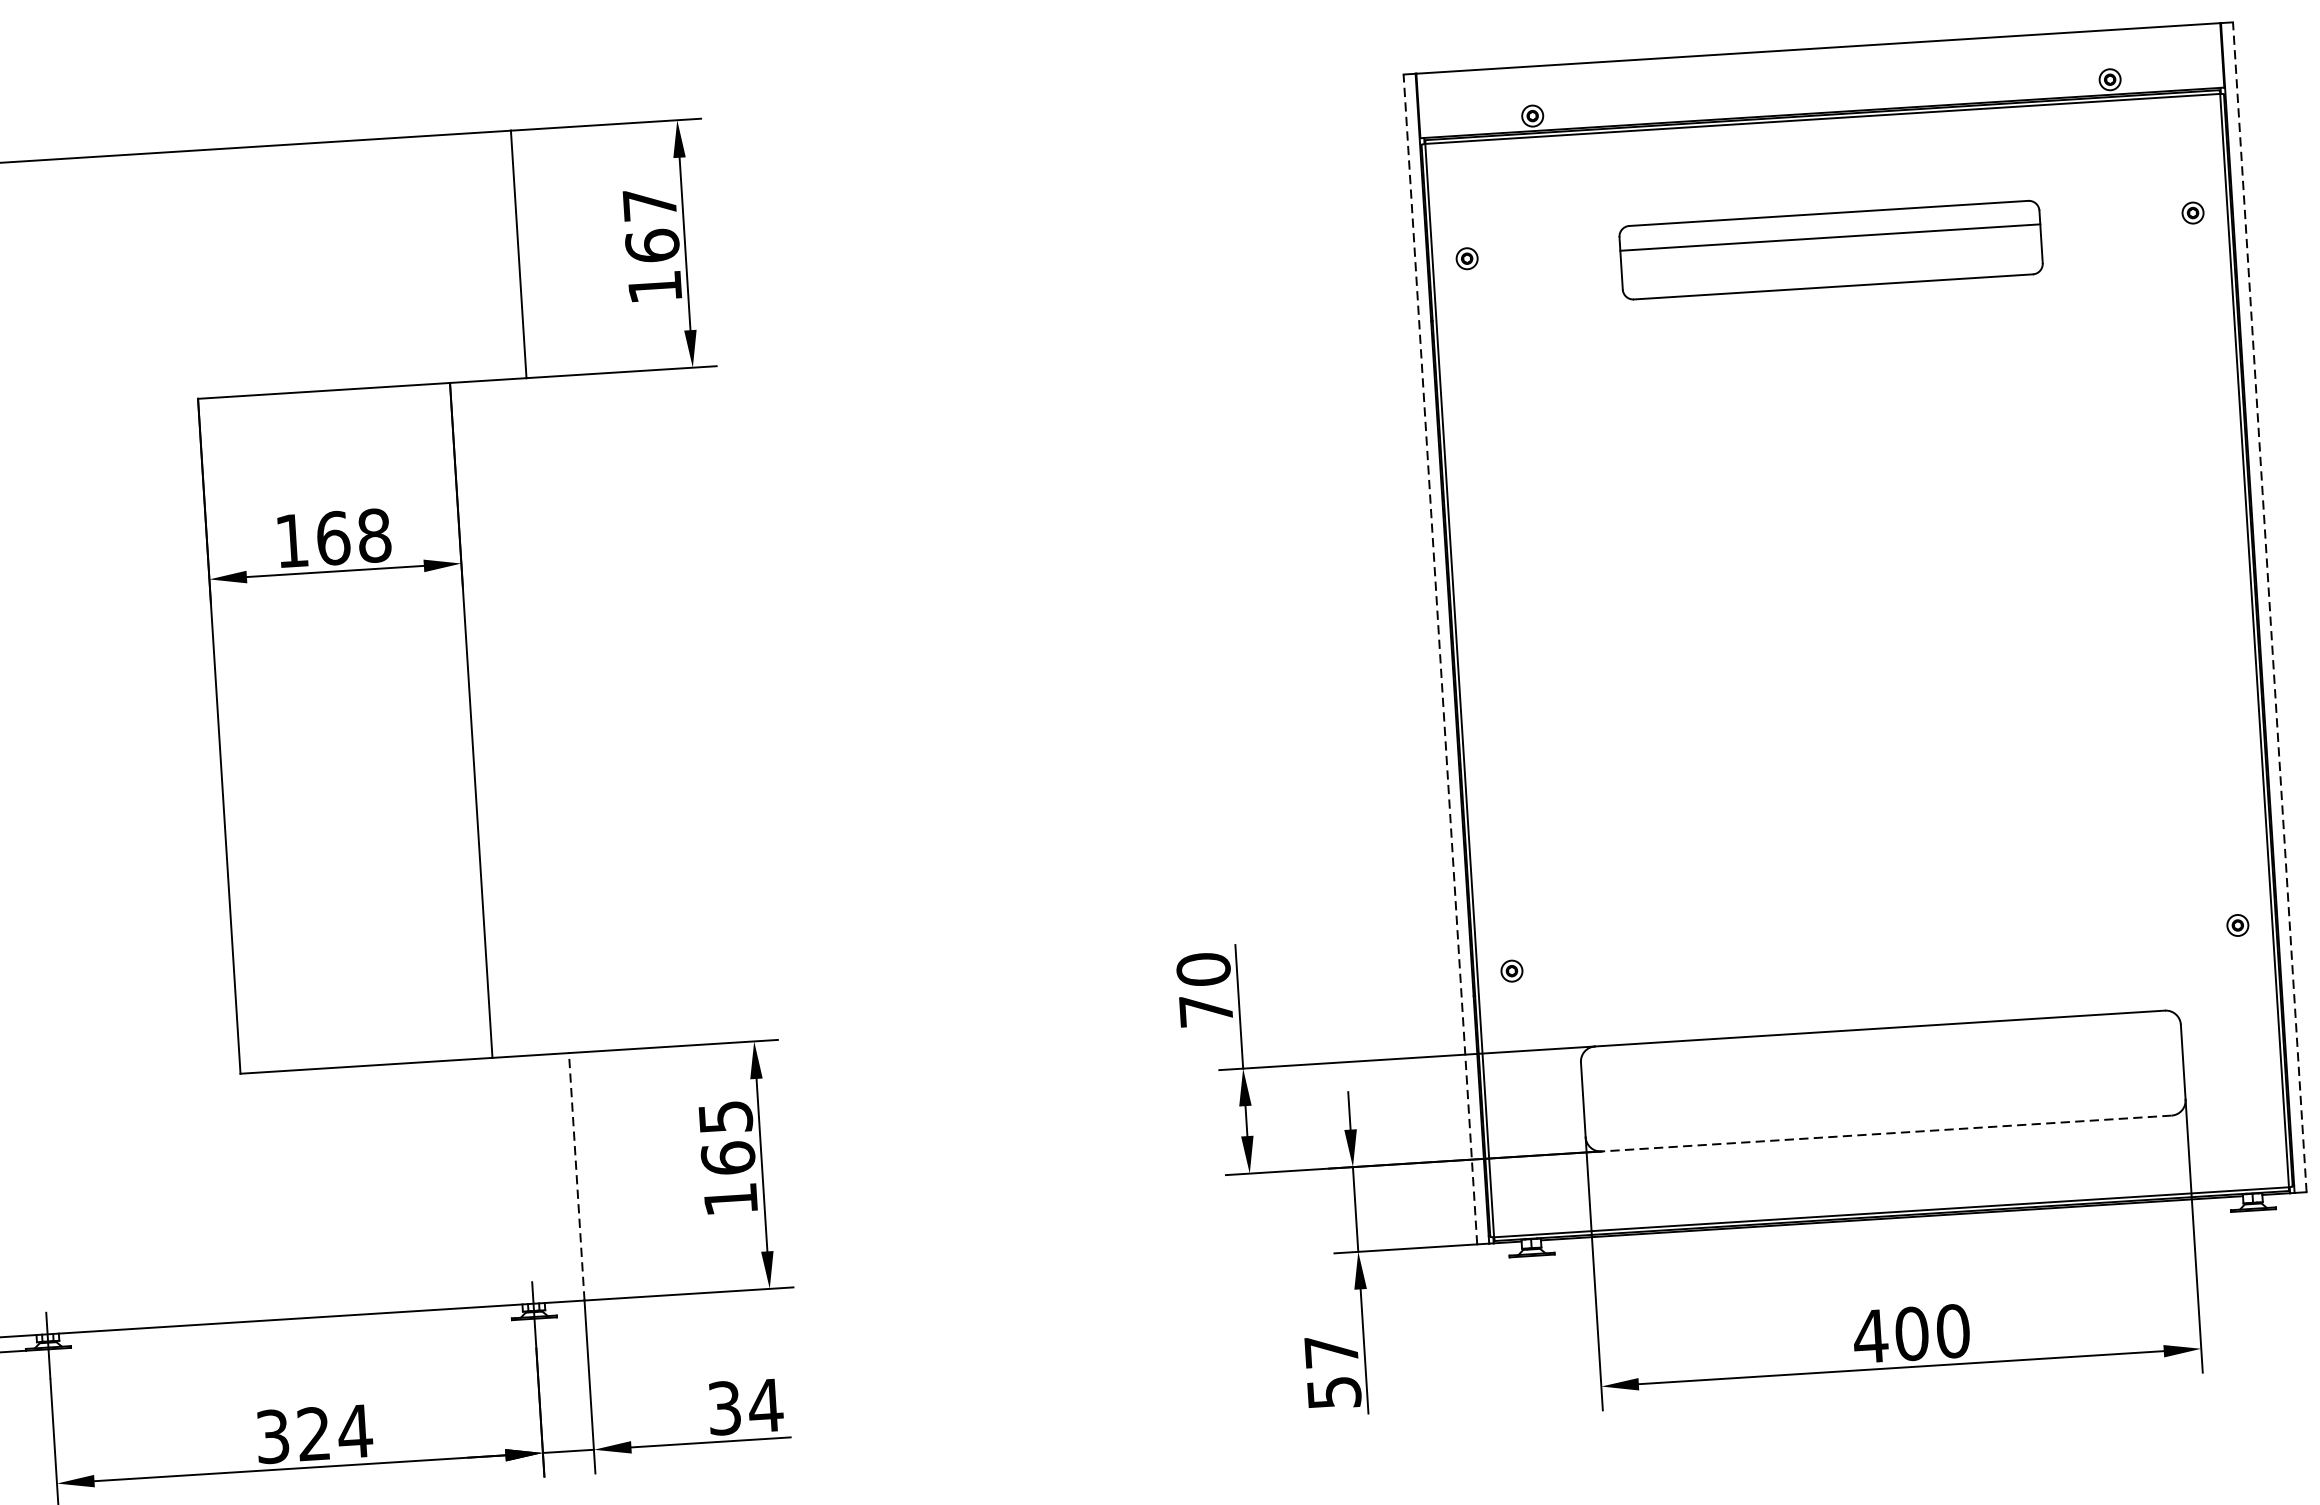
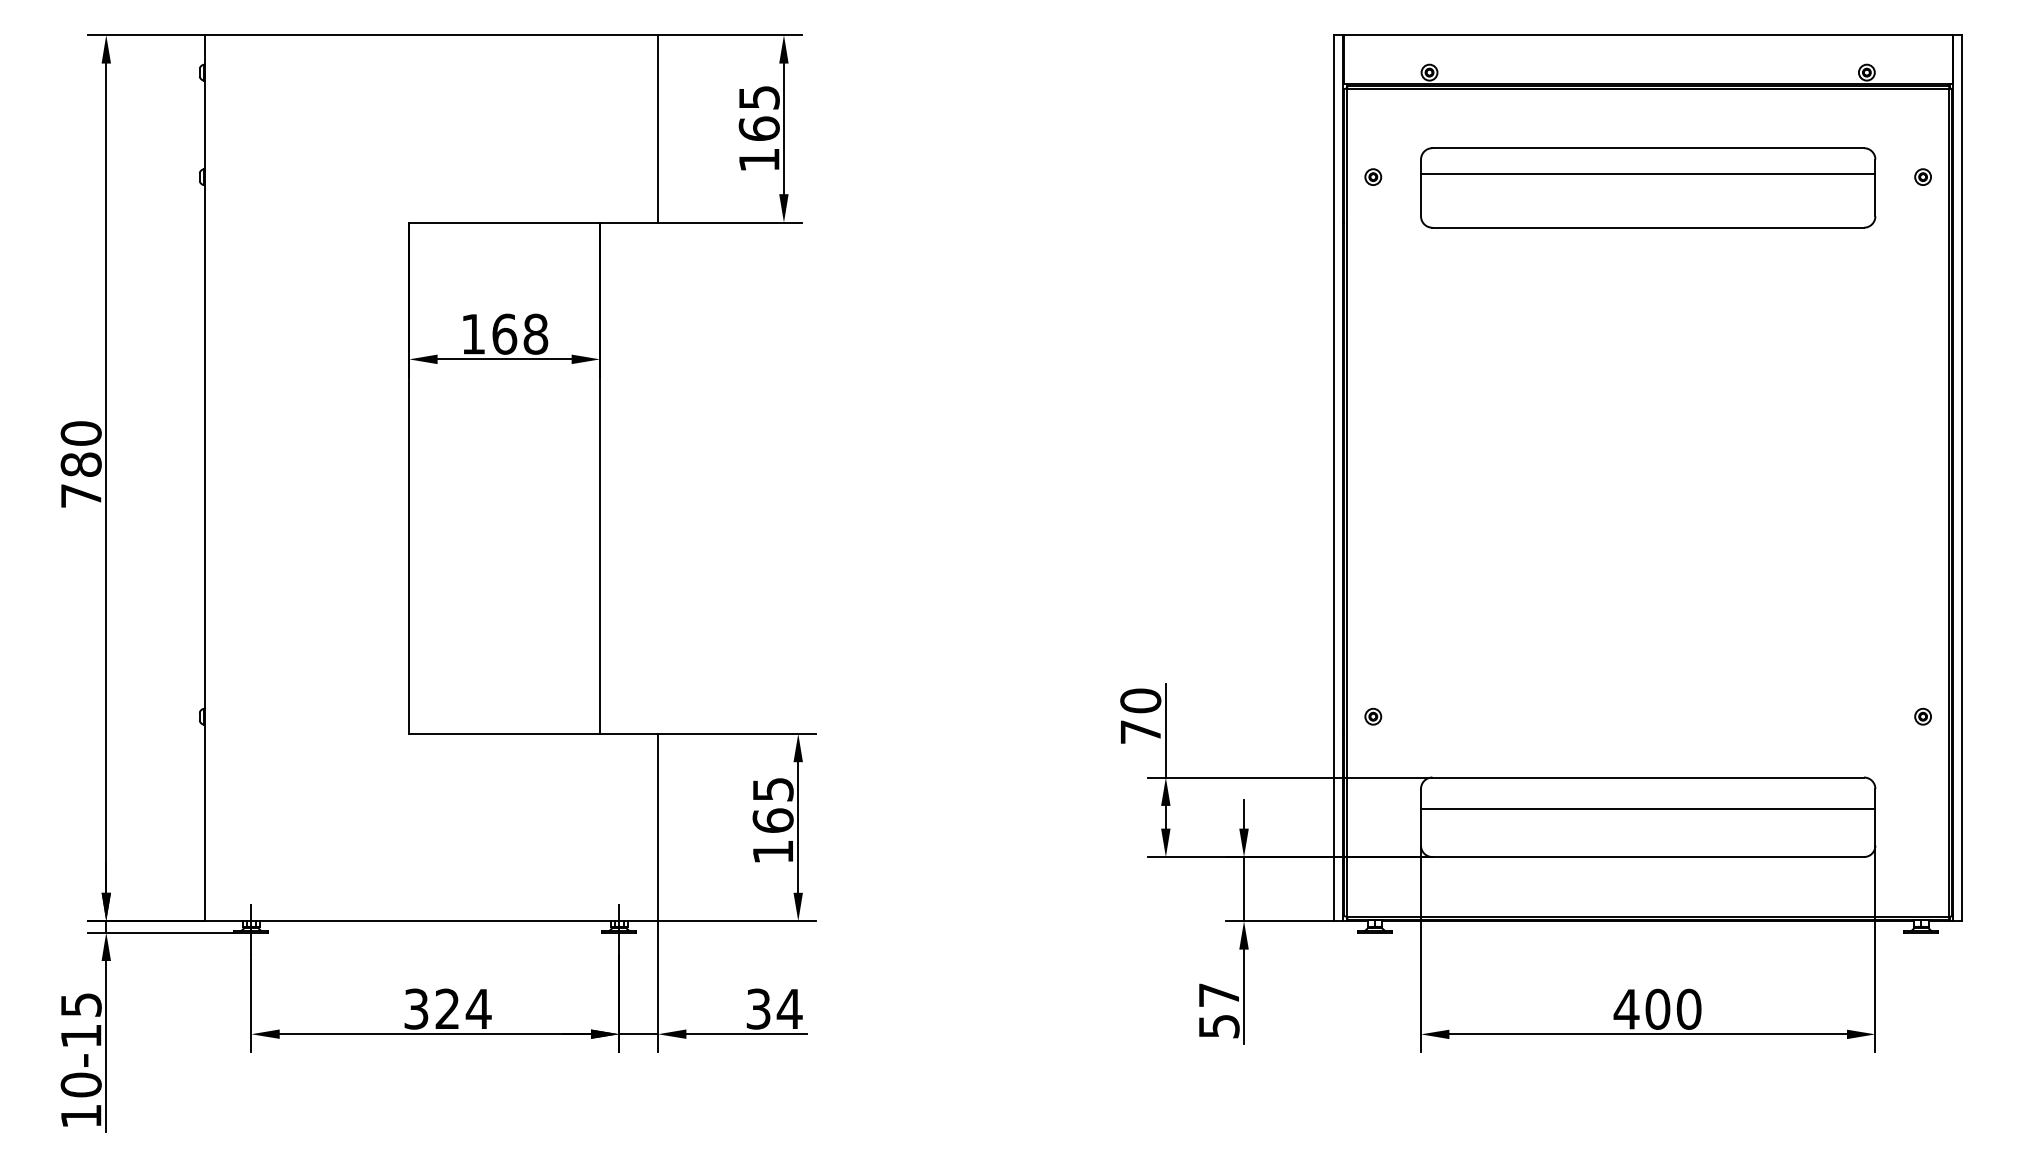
text: (650, 204) -> (759, 97), 167 -> 165
part: (1831, 249) -> (1648, 187), size x1.43
line: (2270, 606) -> (1962, 477), dashed -> solid
line: (1440, 658) -> (1334, 477), dashed -> solid
line: (1882, 1069) -> (1648, 808), added
line: (1886, 1134) -> (1648, 857), dashed -> solid
line: (577, 1176) -> (658, 827), dashed -> solid

